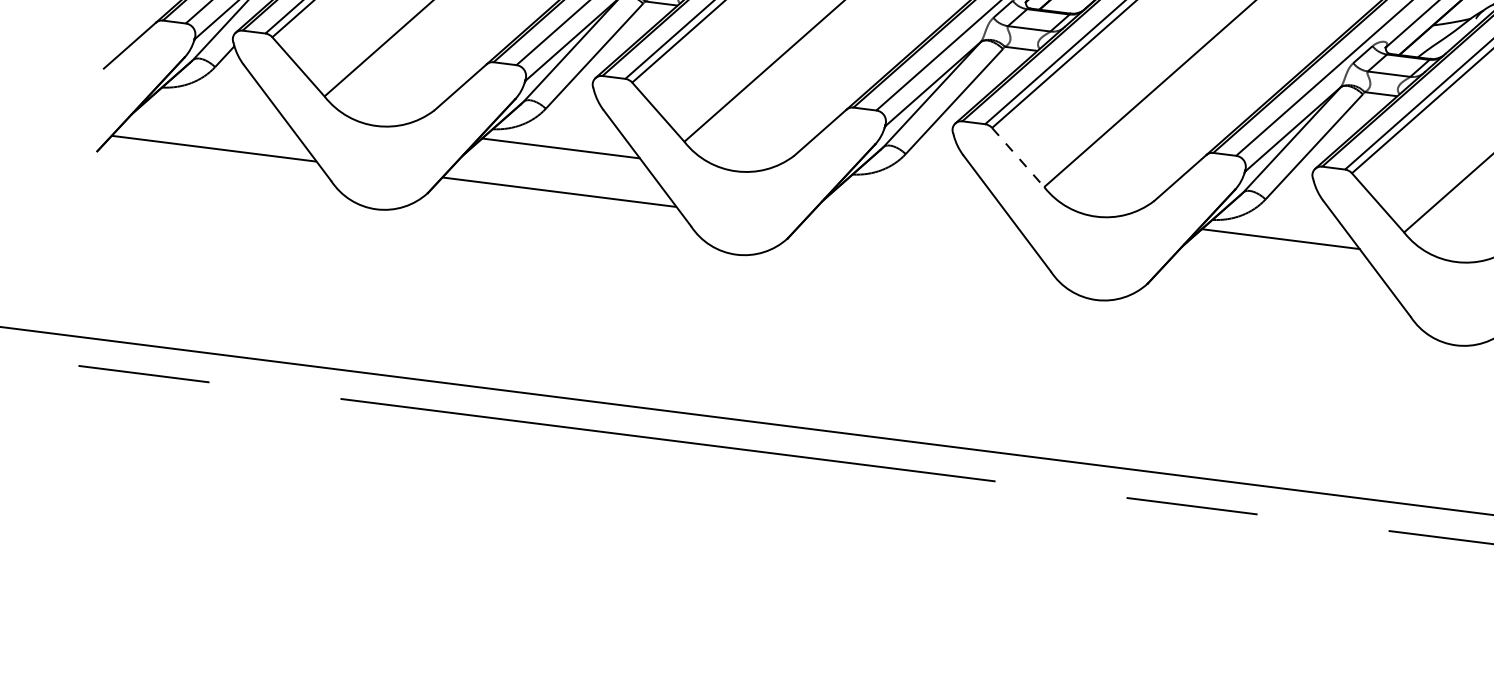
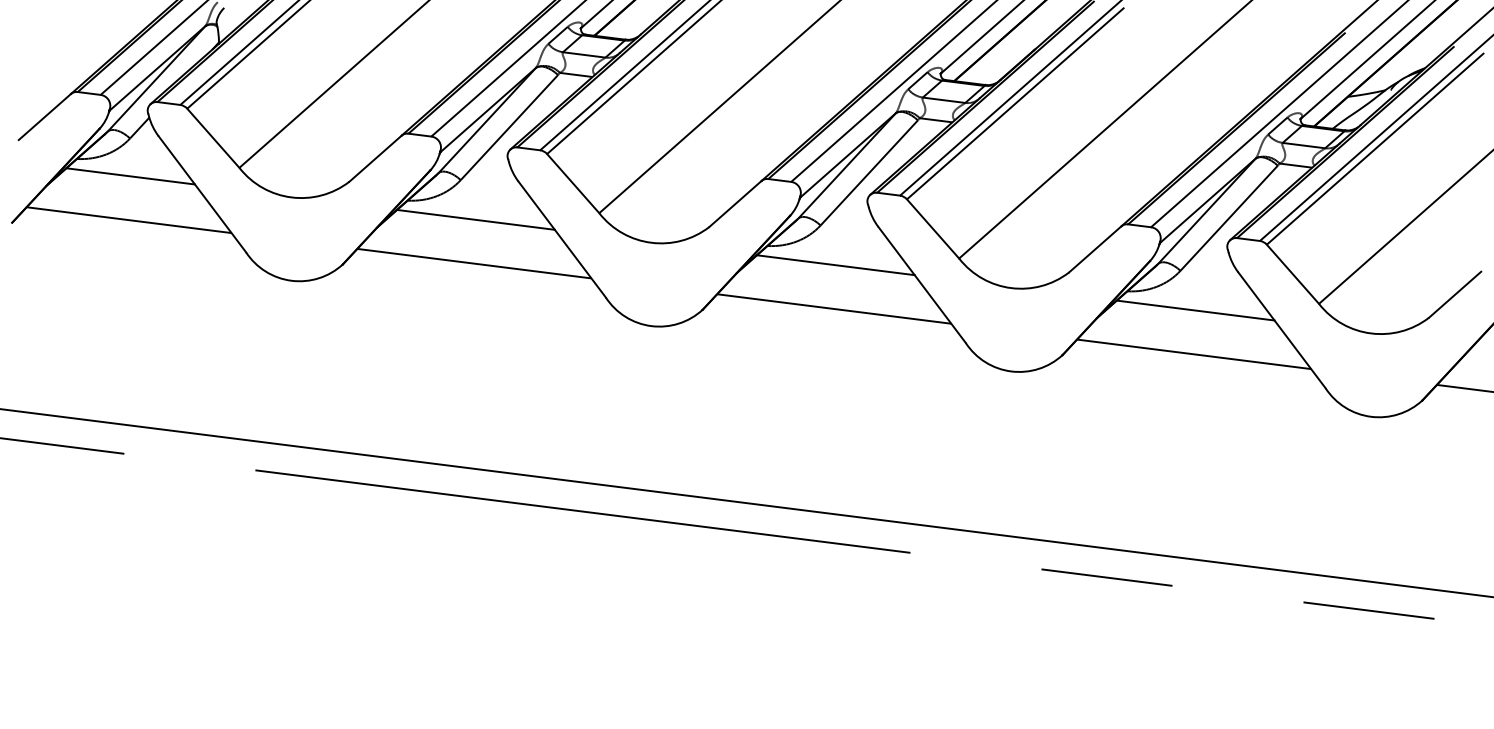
line: (215, 105) -> (130, 176), added
line: (1018, 158) -> (933, 229), dashed -> solid
line: (920, 194) -> (835, 265), added
line: (919, 237) -> (834, 308), added
line: (1279, 283) -> (1194, 354), added

